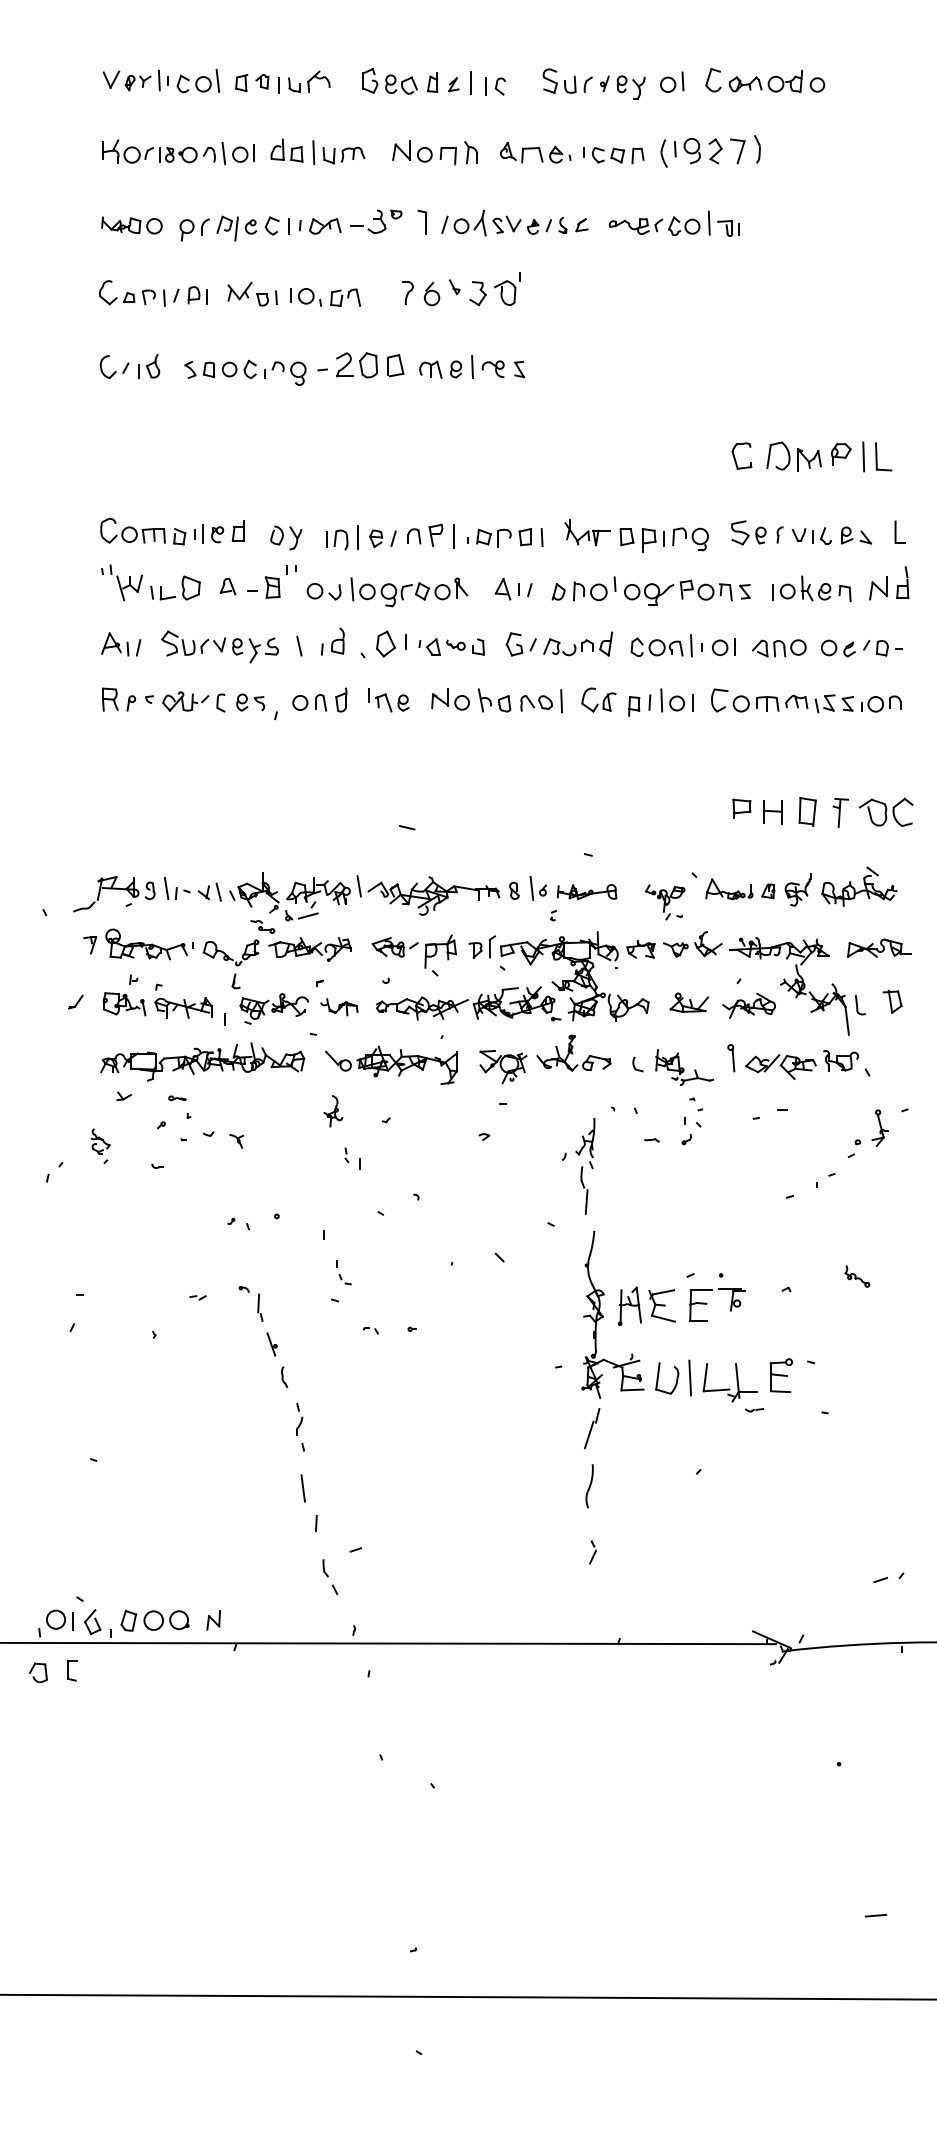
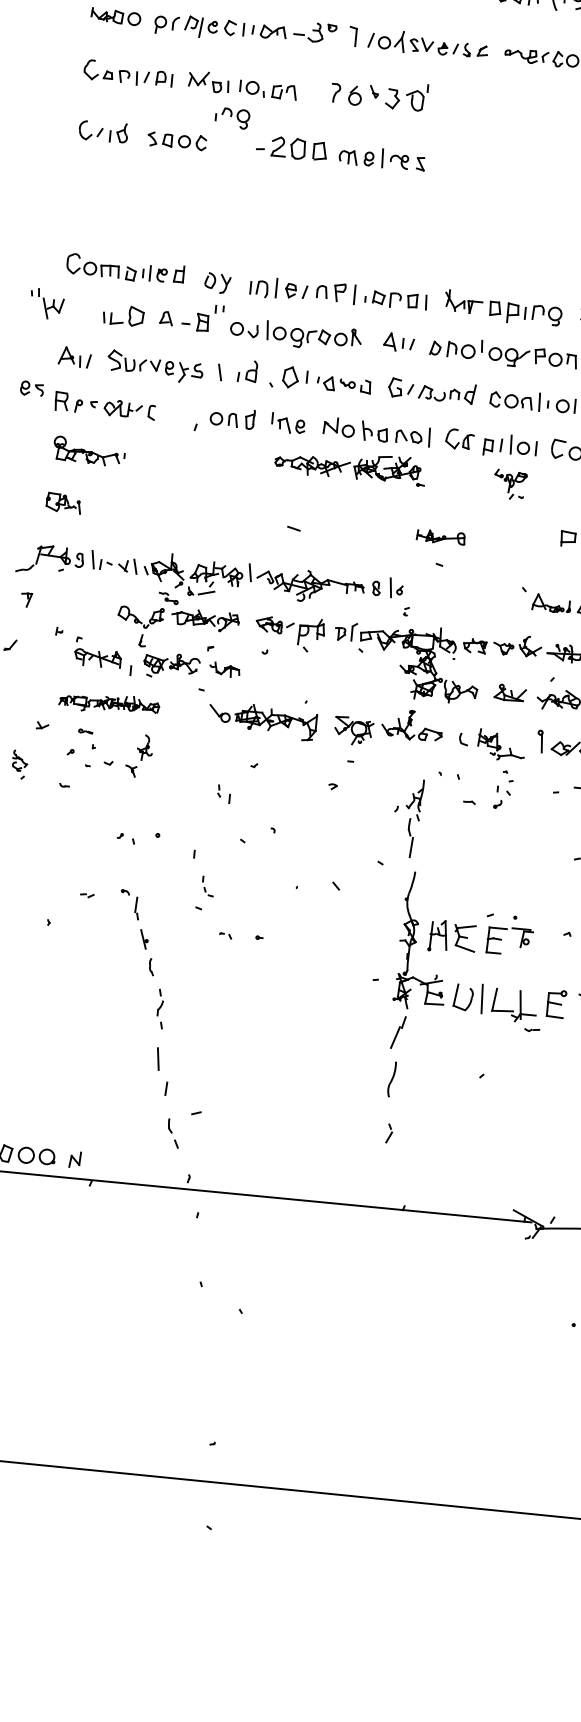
part: (285, 373) -> (232, 118), moved
part: (121, 582) -> (46, 303), moved
part: (250, 702) -> (32, 388), moved
part: (586, 892) -> (440, 537), moved
part: (665, 902) -> (510, 484), moved
part: (149, 944) -> (89, 451), moved
part: (468, 1003) -> (350, 465), moved
part: (124, 1004) -> (63, 503), moved
part: (202, 1061) -> (109, 703), size x0.6
part: (333, 1111) -> (145, 747), moved

